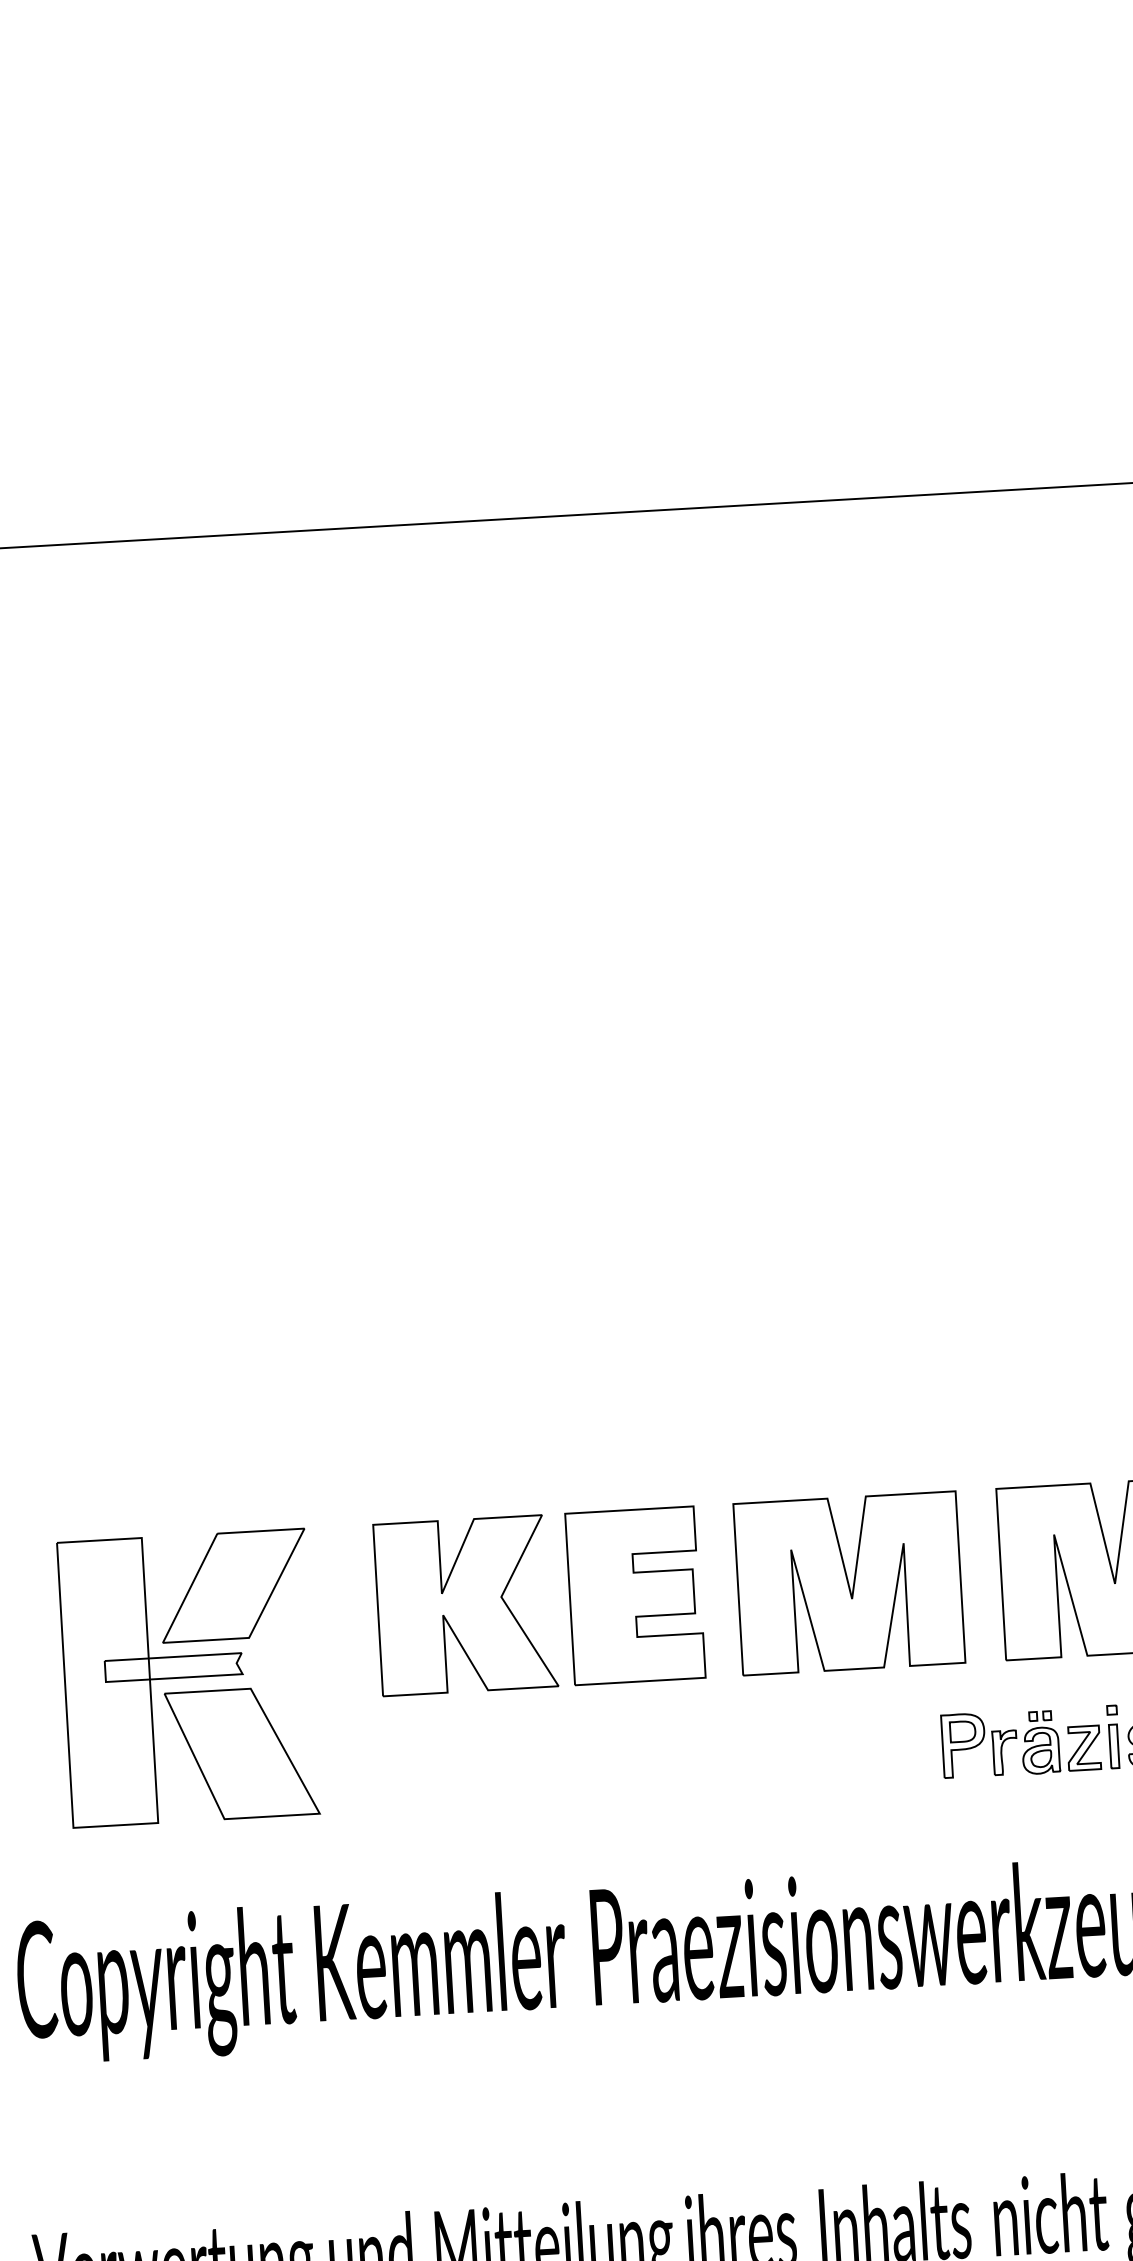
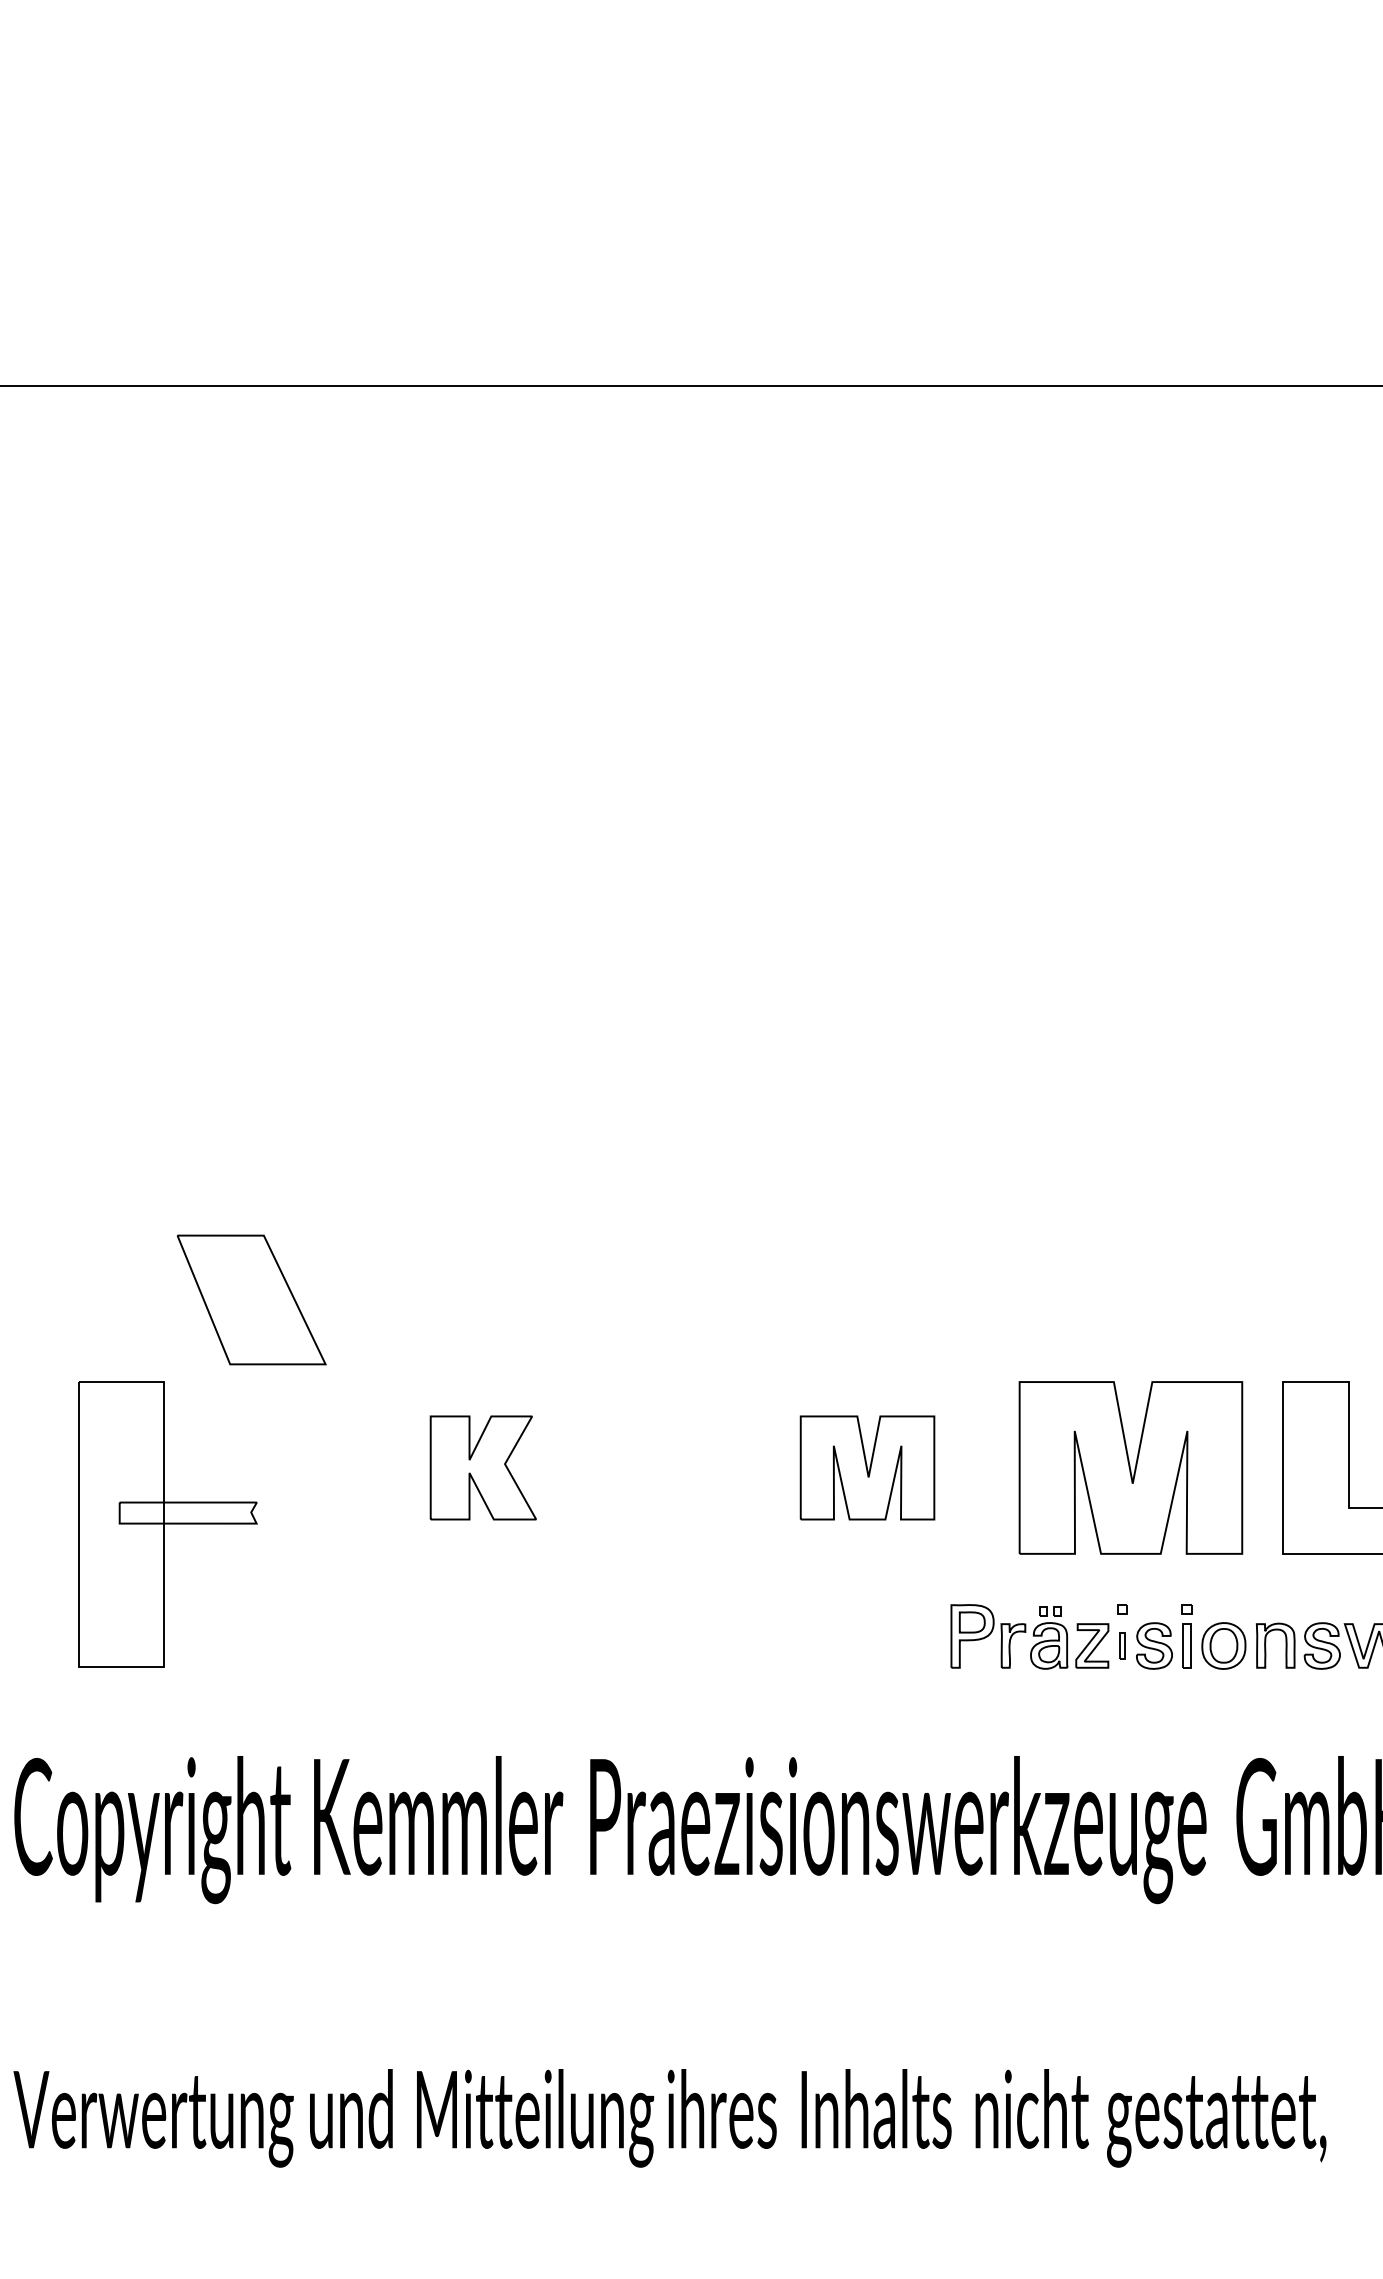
part: (849, 1582) -> (867, 1467), size x0.6
part: (233, 1585) -> (252, 1434), removed
part: (635, 1595) -> (653, 1467), removed
part: (465, 1605) -> (483, 1467), size x0.6
part: (1114, 1746) -> (1122, 1645), size x0.6
part: (242, 1753) -> (251, 1299), moved

